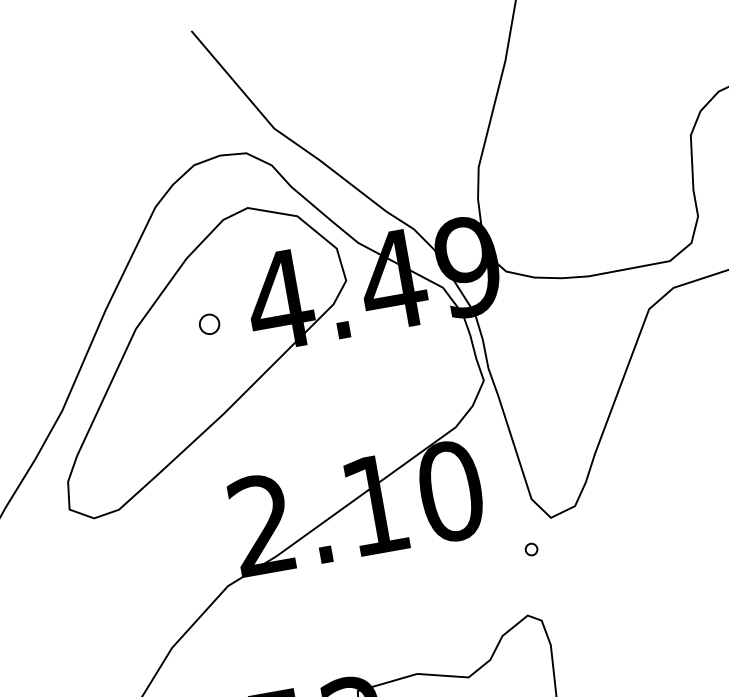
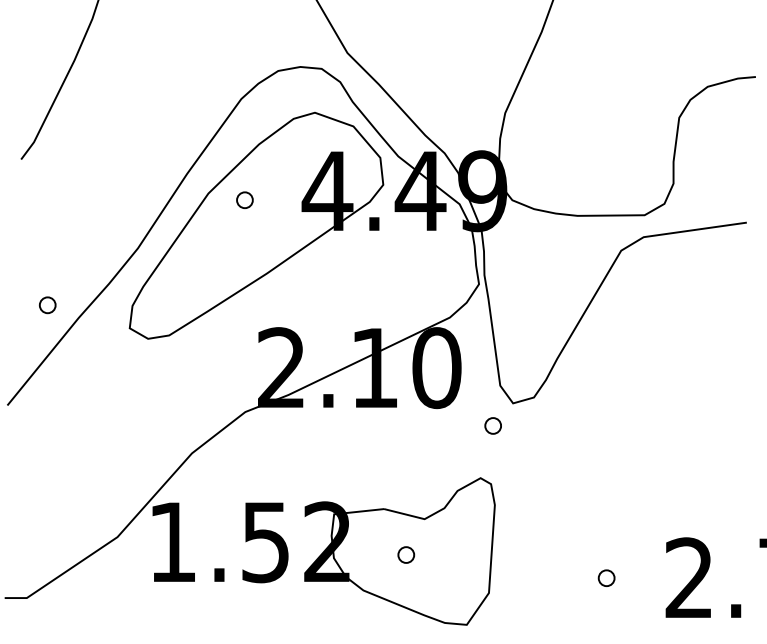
part: (208, 323) -> (244, 199), moved
part: (530, 549) -> (492, 425), size x1.67

